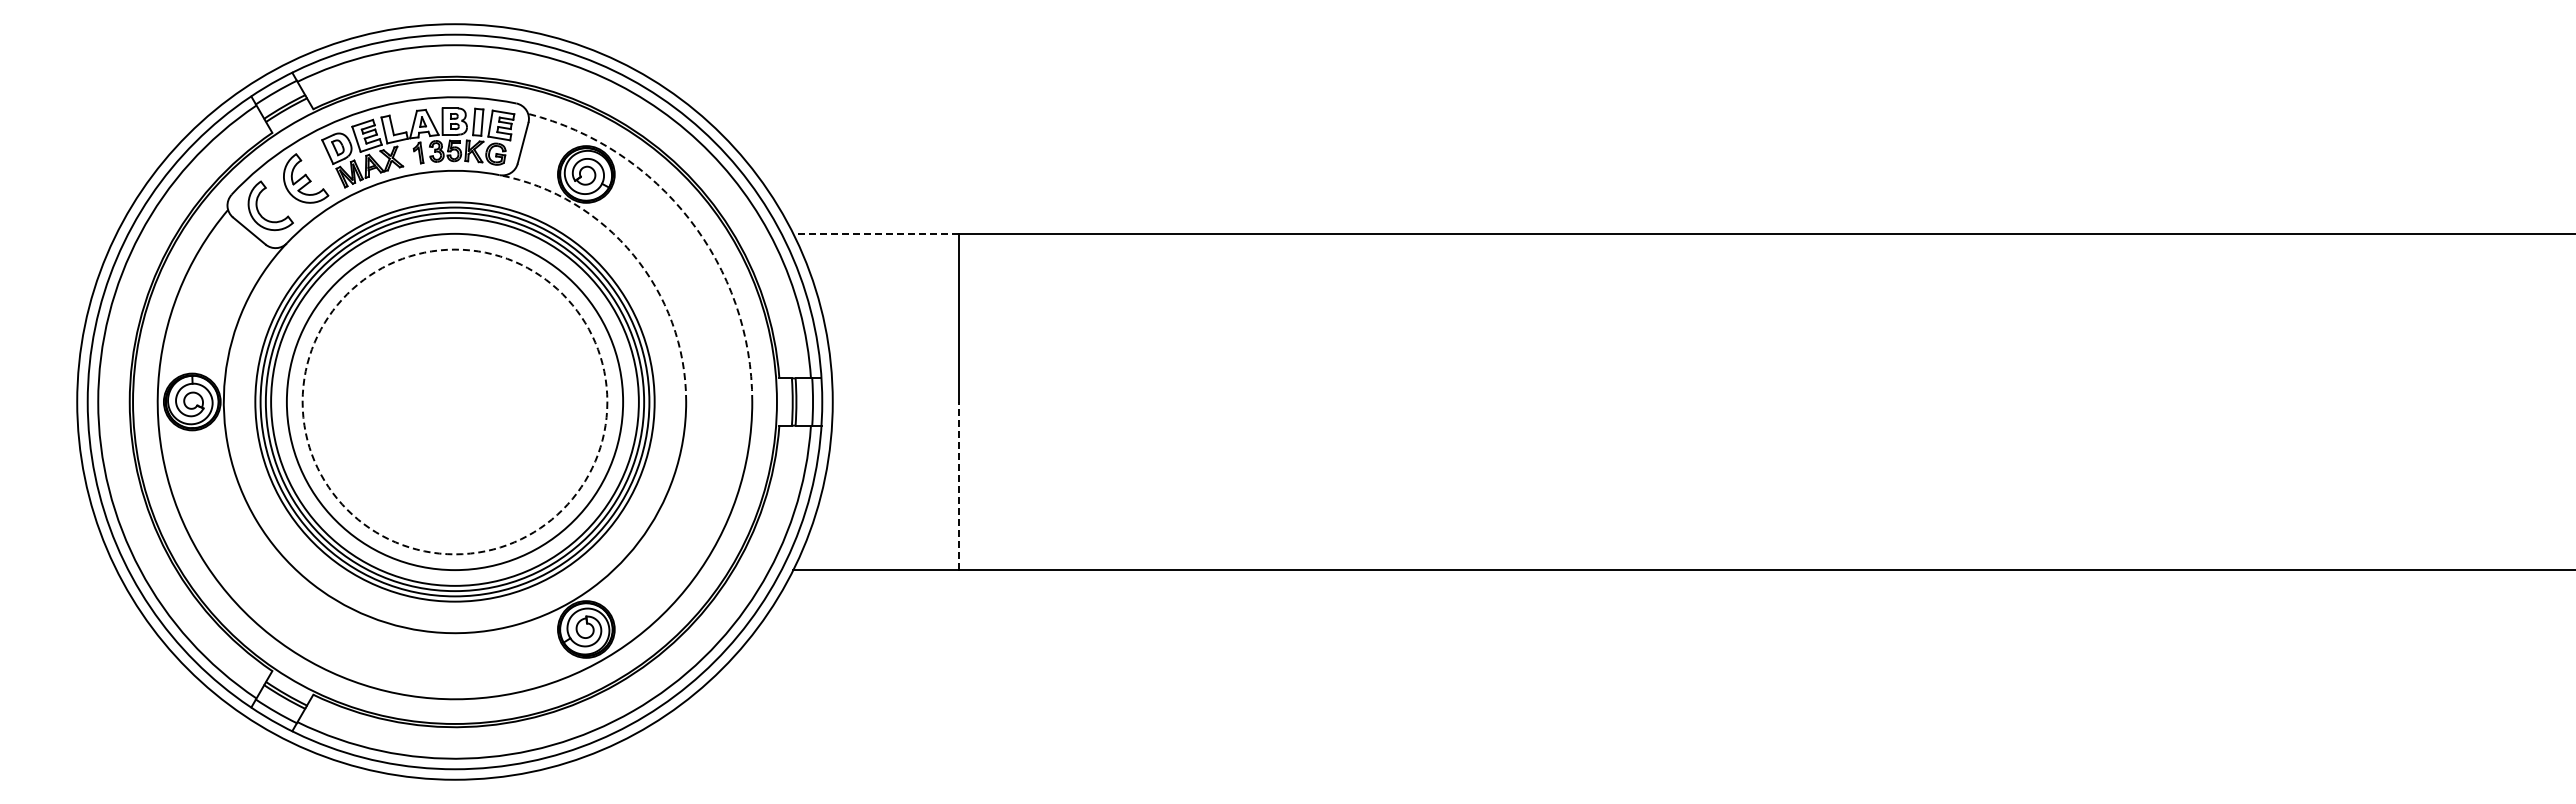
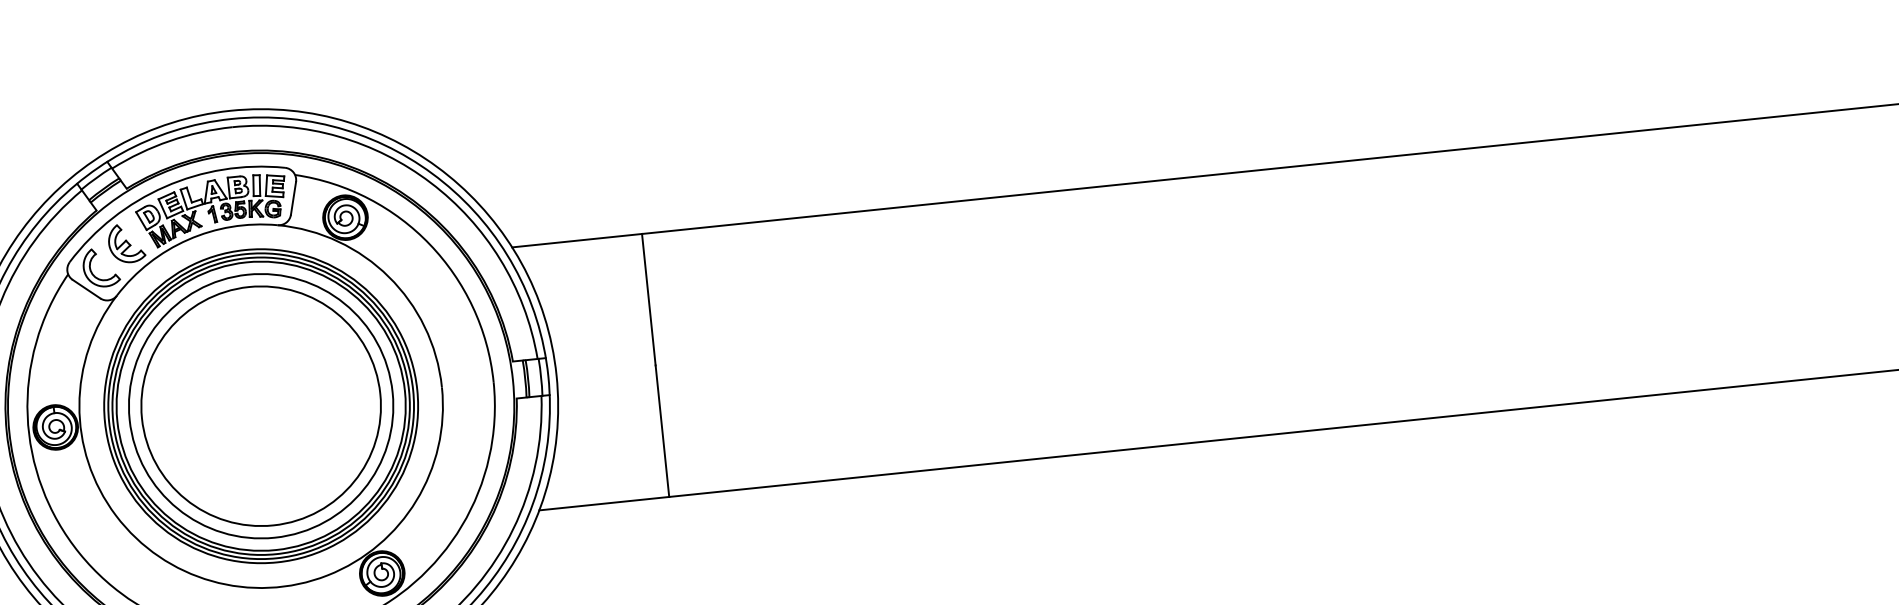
arc: (689, 219) -> (429, 244), dashed -> solid
line: (875, 233) -> (576, 240), dashed -> solid
arc: (633, 255) -> (388, 277), dashed -> solid
circle: (454, 401) -> (260, 405), dashed -> solid
line: (959, 485) -> (662, 430), dashed -> solid

